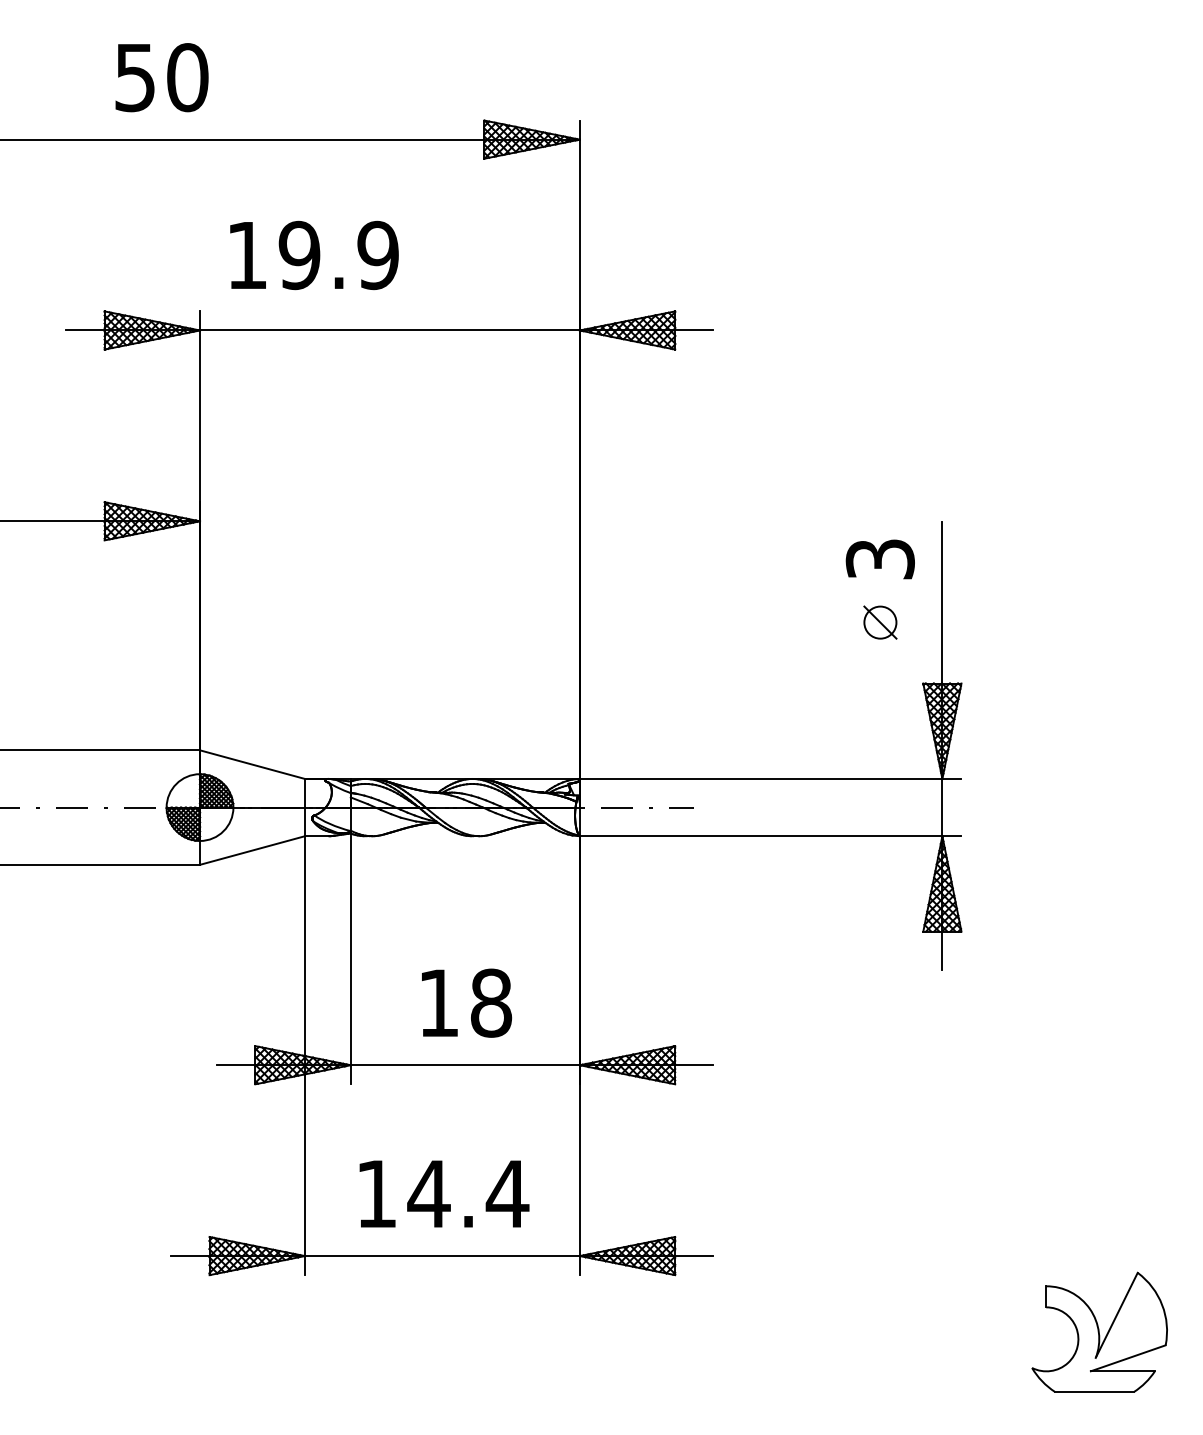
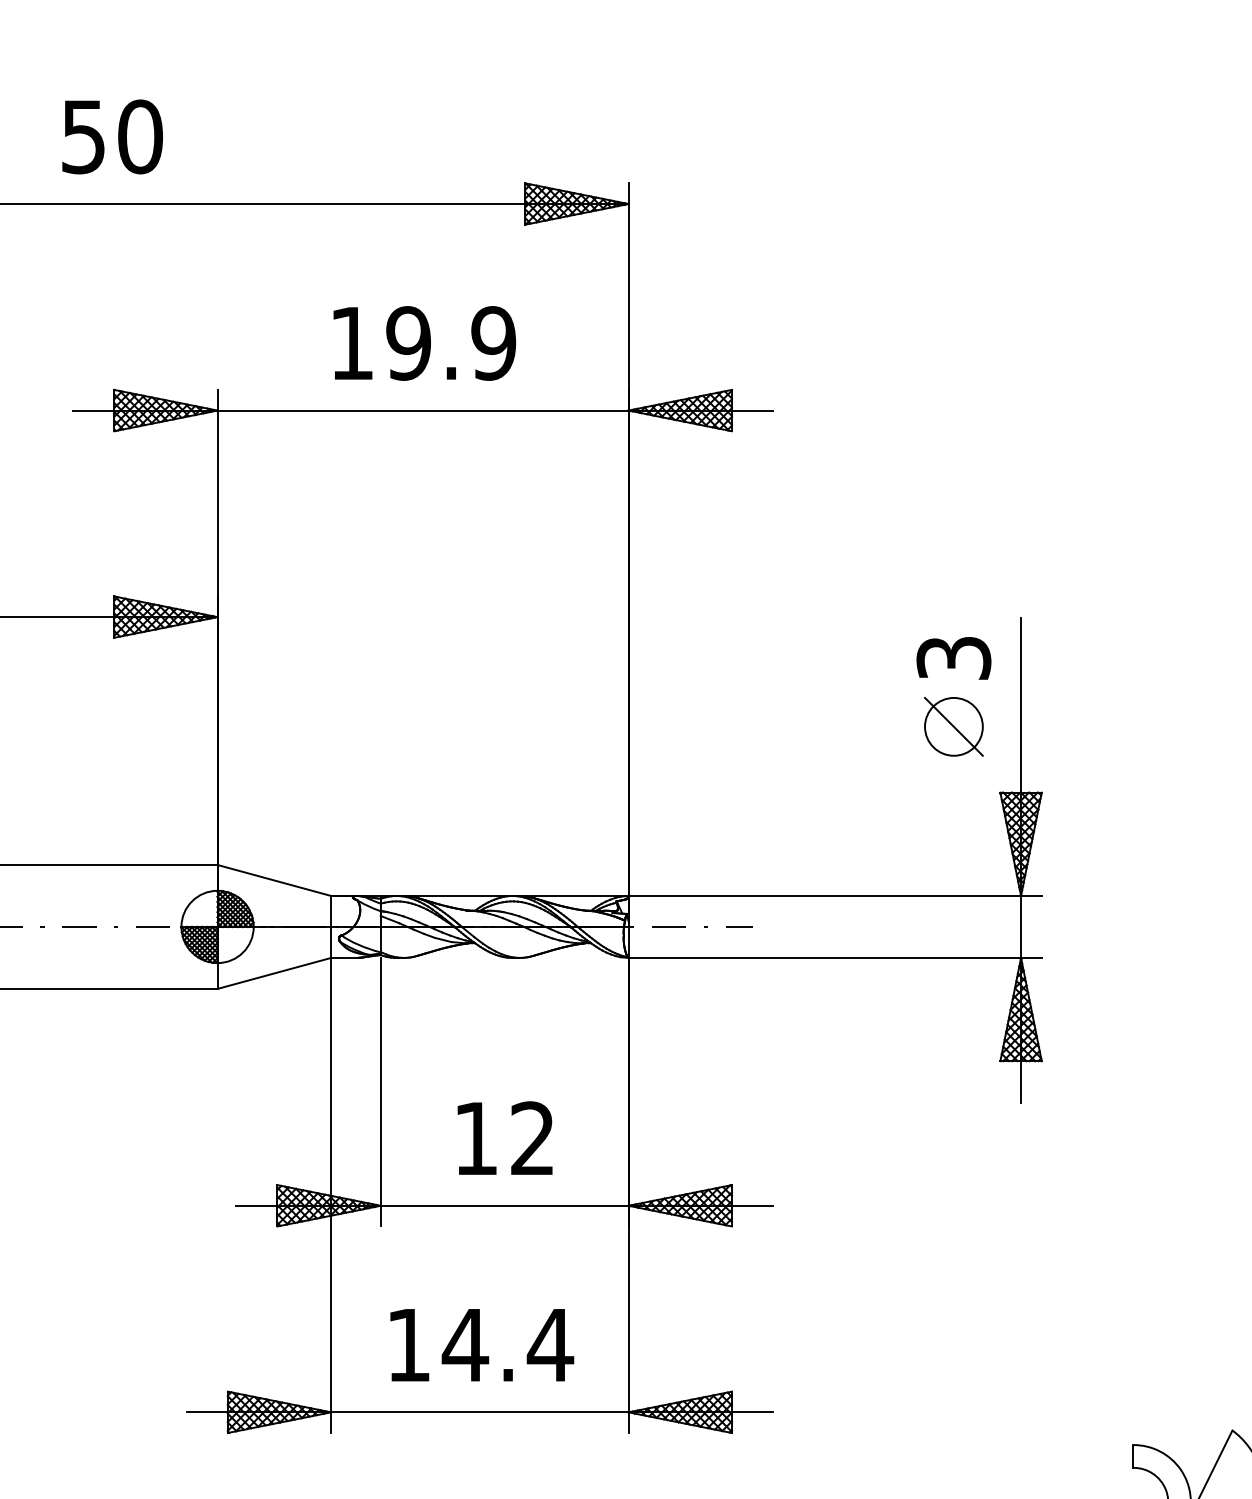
text: (161, 77) -> (112, 136), moved
text: (314, 255) -> (424, 343), moved
part: (880, 622) -> (954, 726), size x1.67
text: (491, 1002) -> (533, 1137), 18 -> 12

